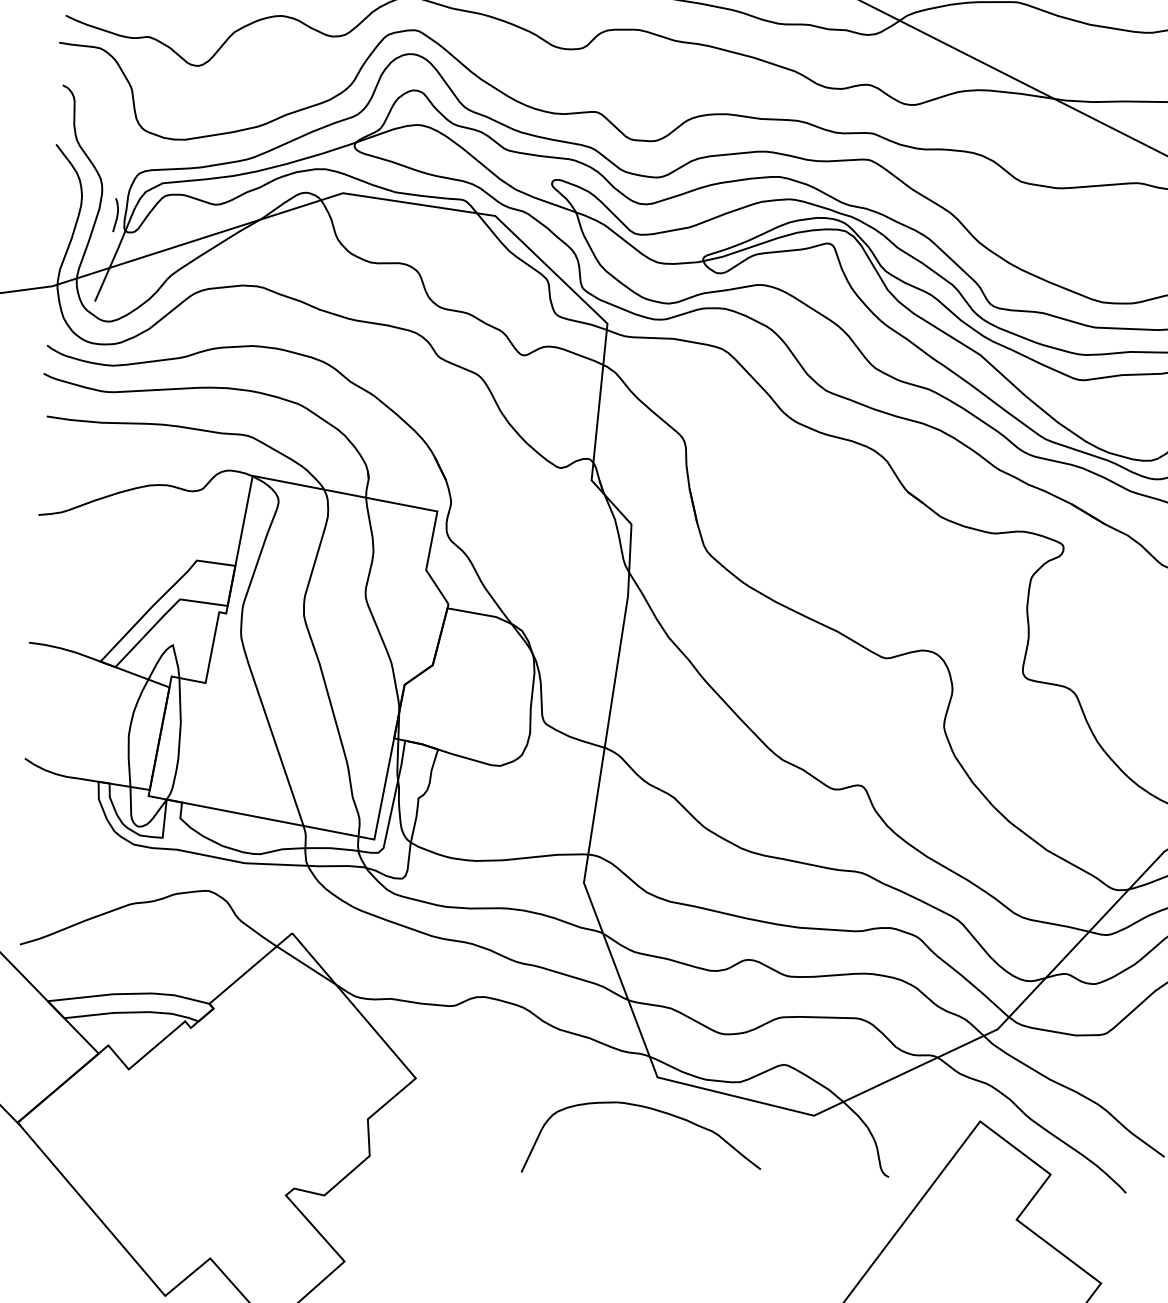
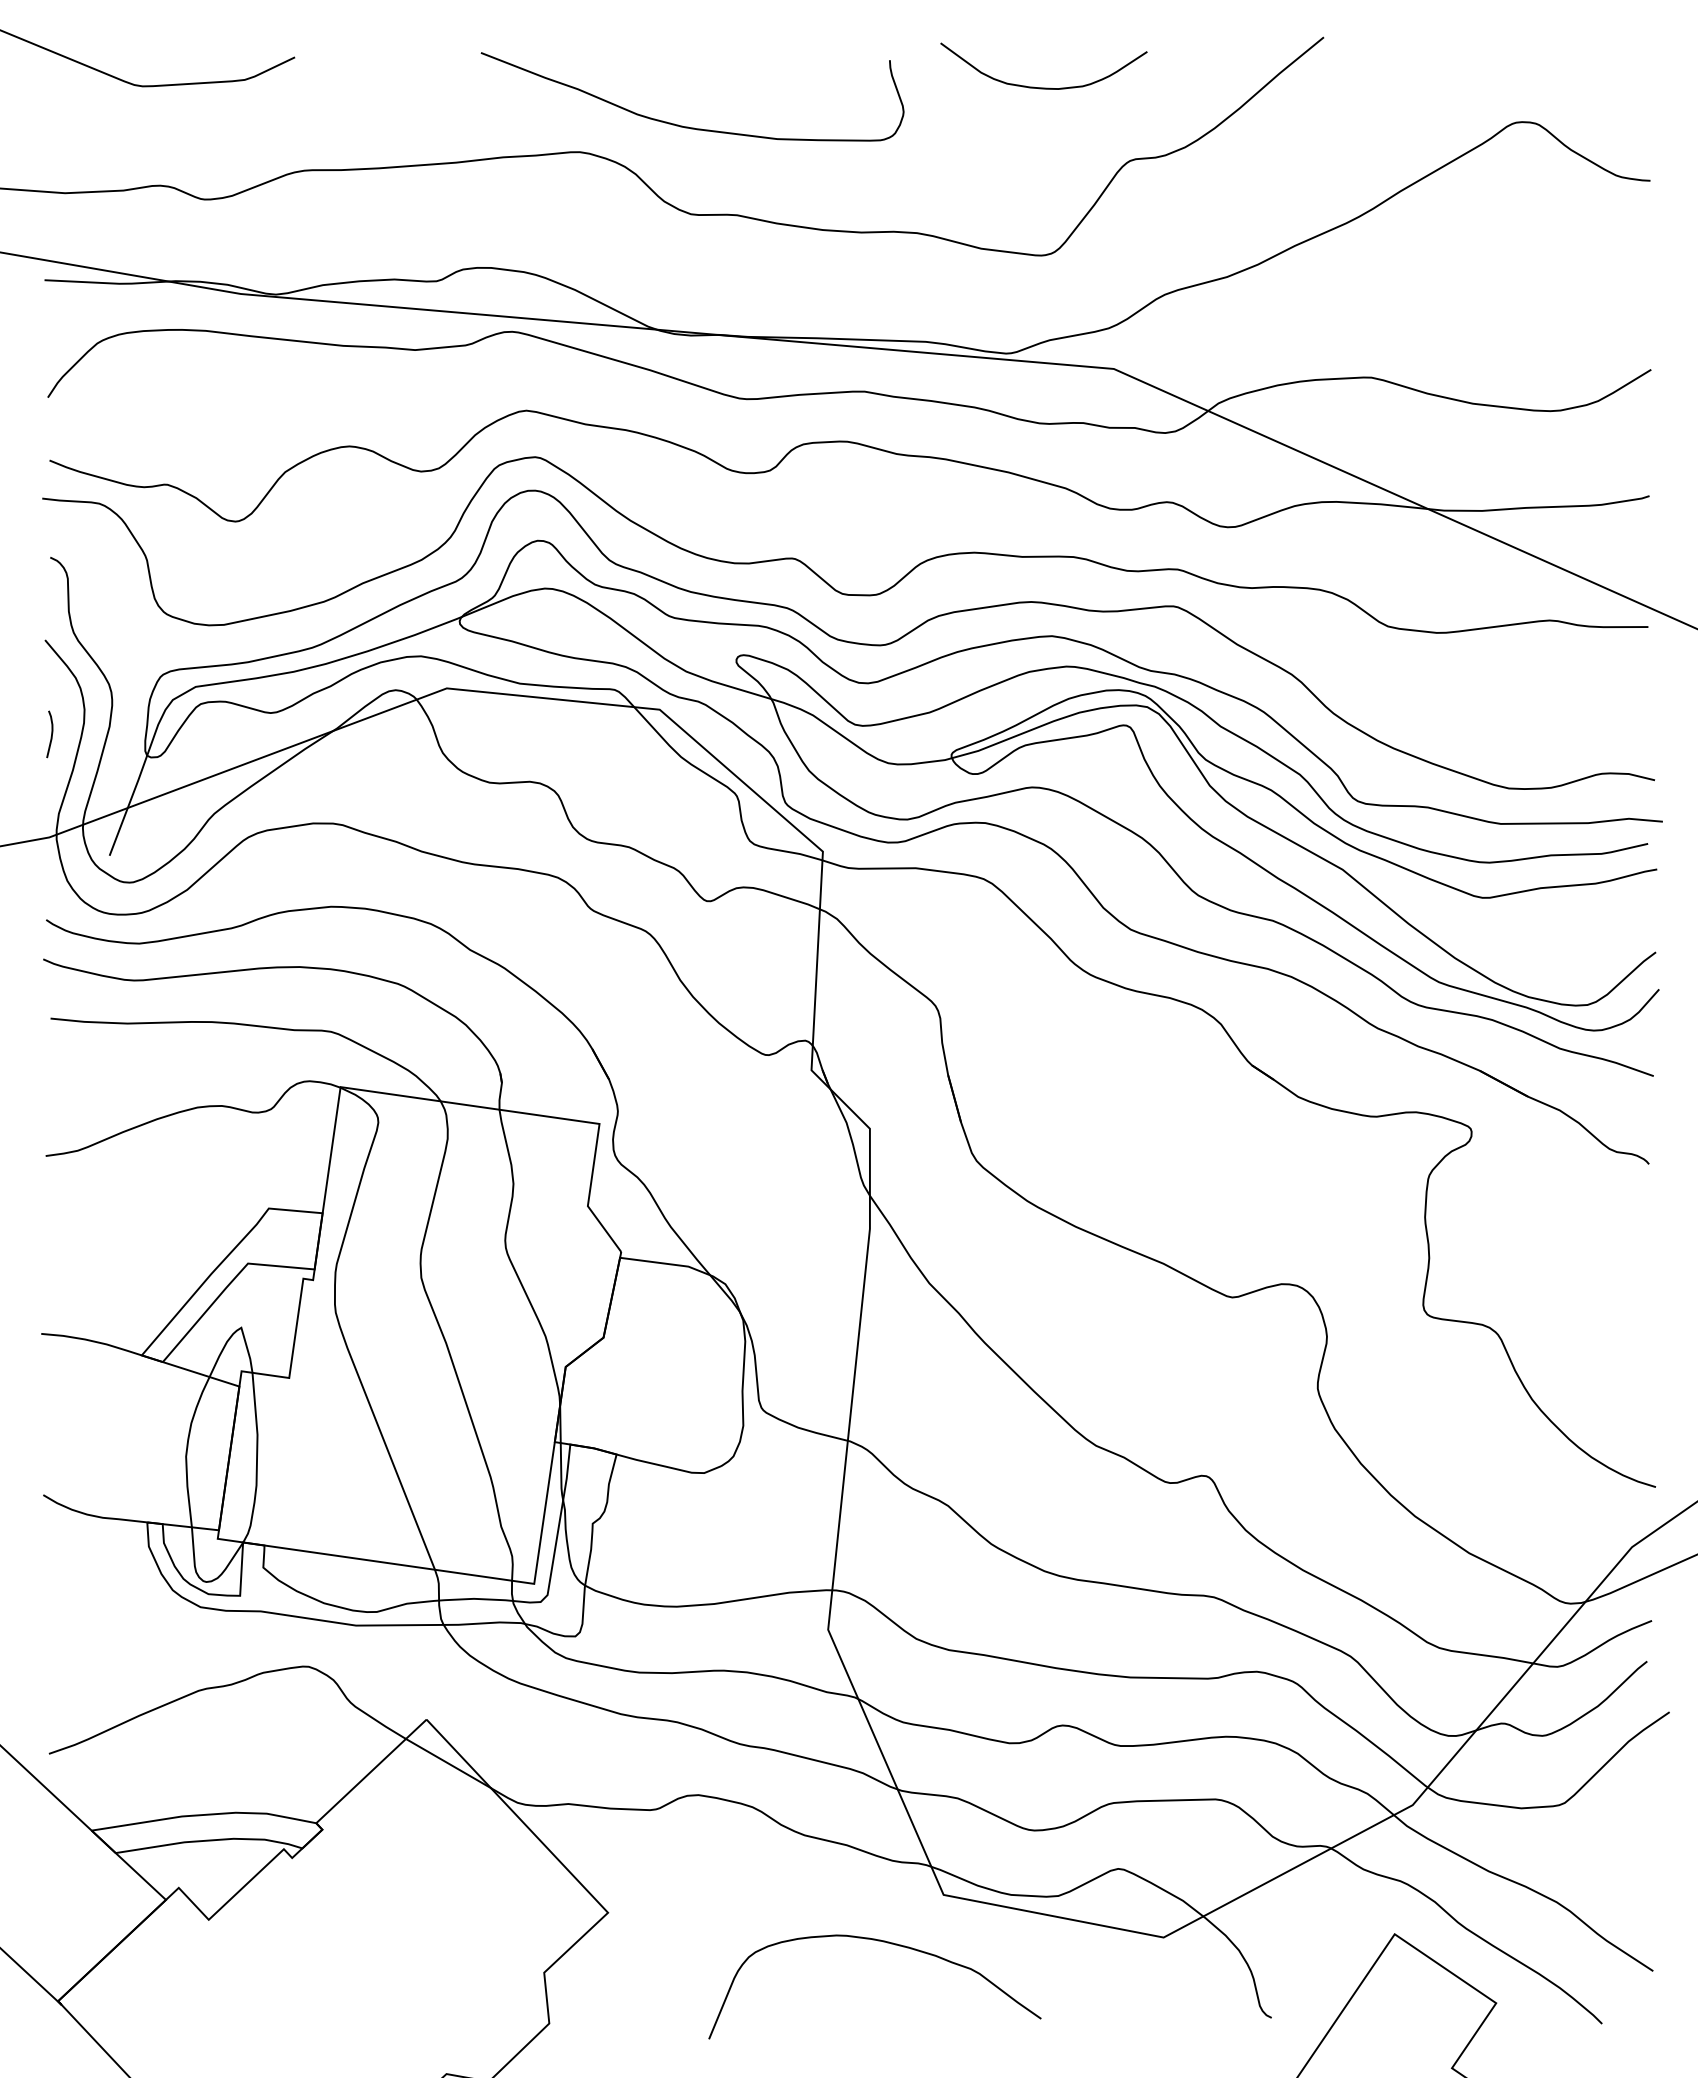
curve: (117, 215) -> (51, 734), moved
curve: (650, 1109) -> (883, 1942), moved

